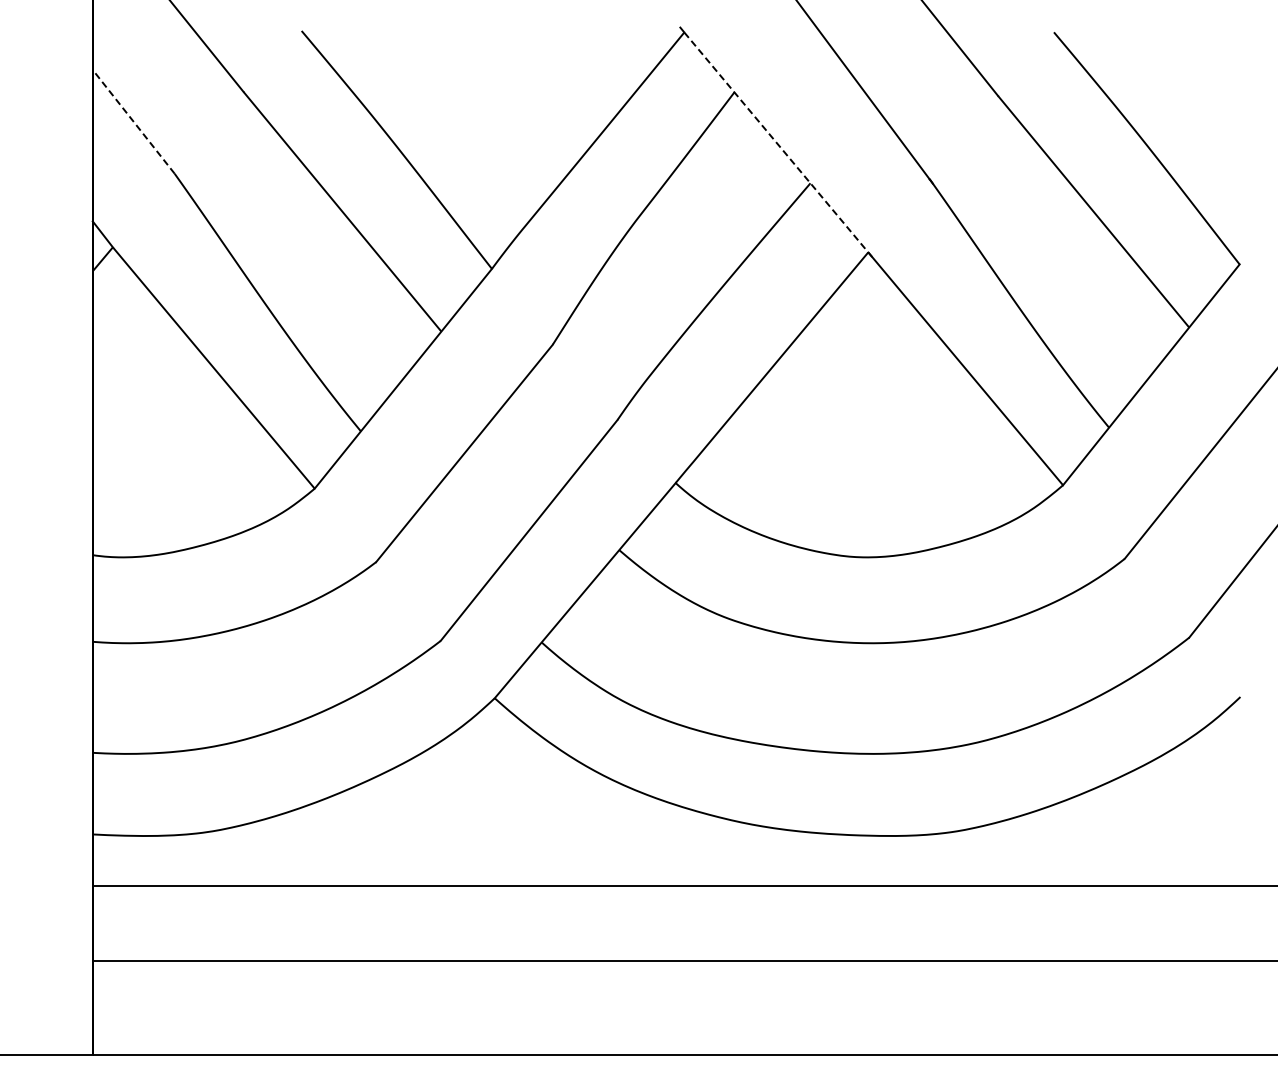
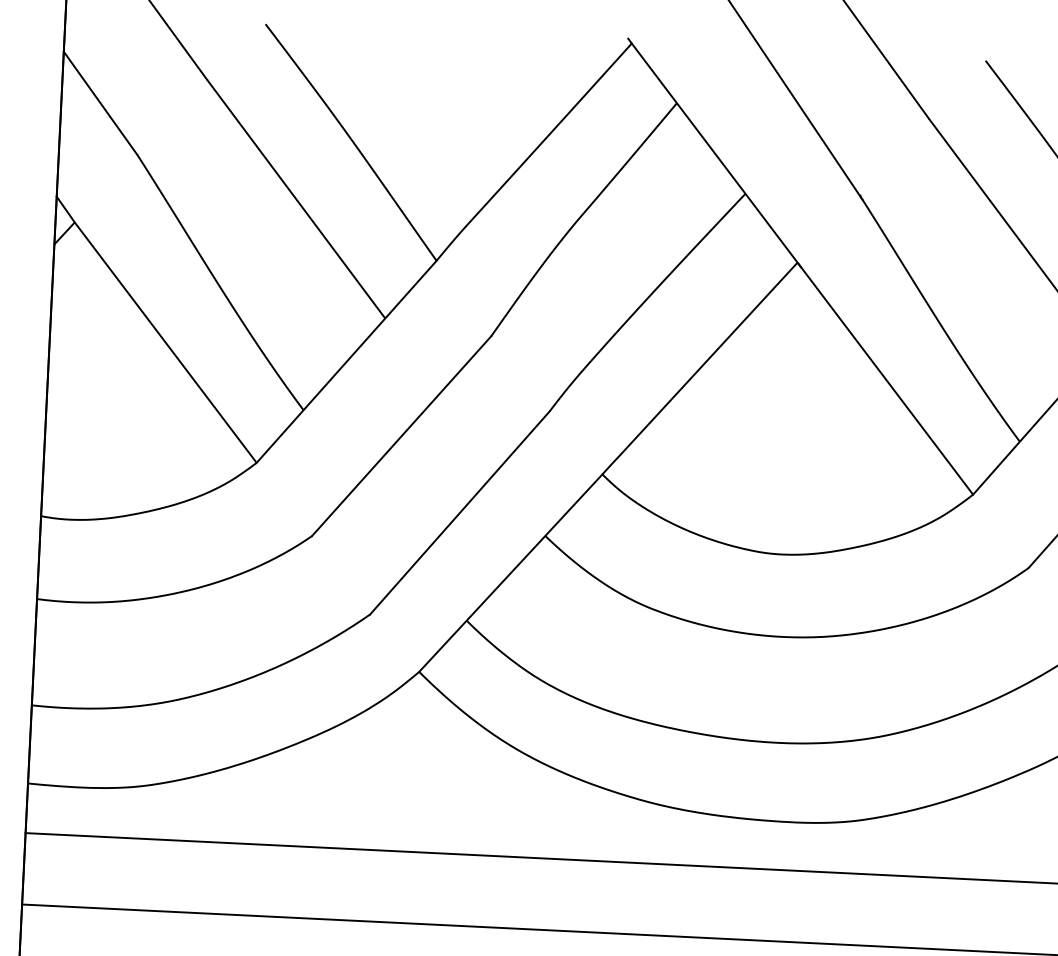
line: (133, 121) -> (100, 102), dashed -> solid
line: (778, 145) -> (716, 156), dashed -> solid

